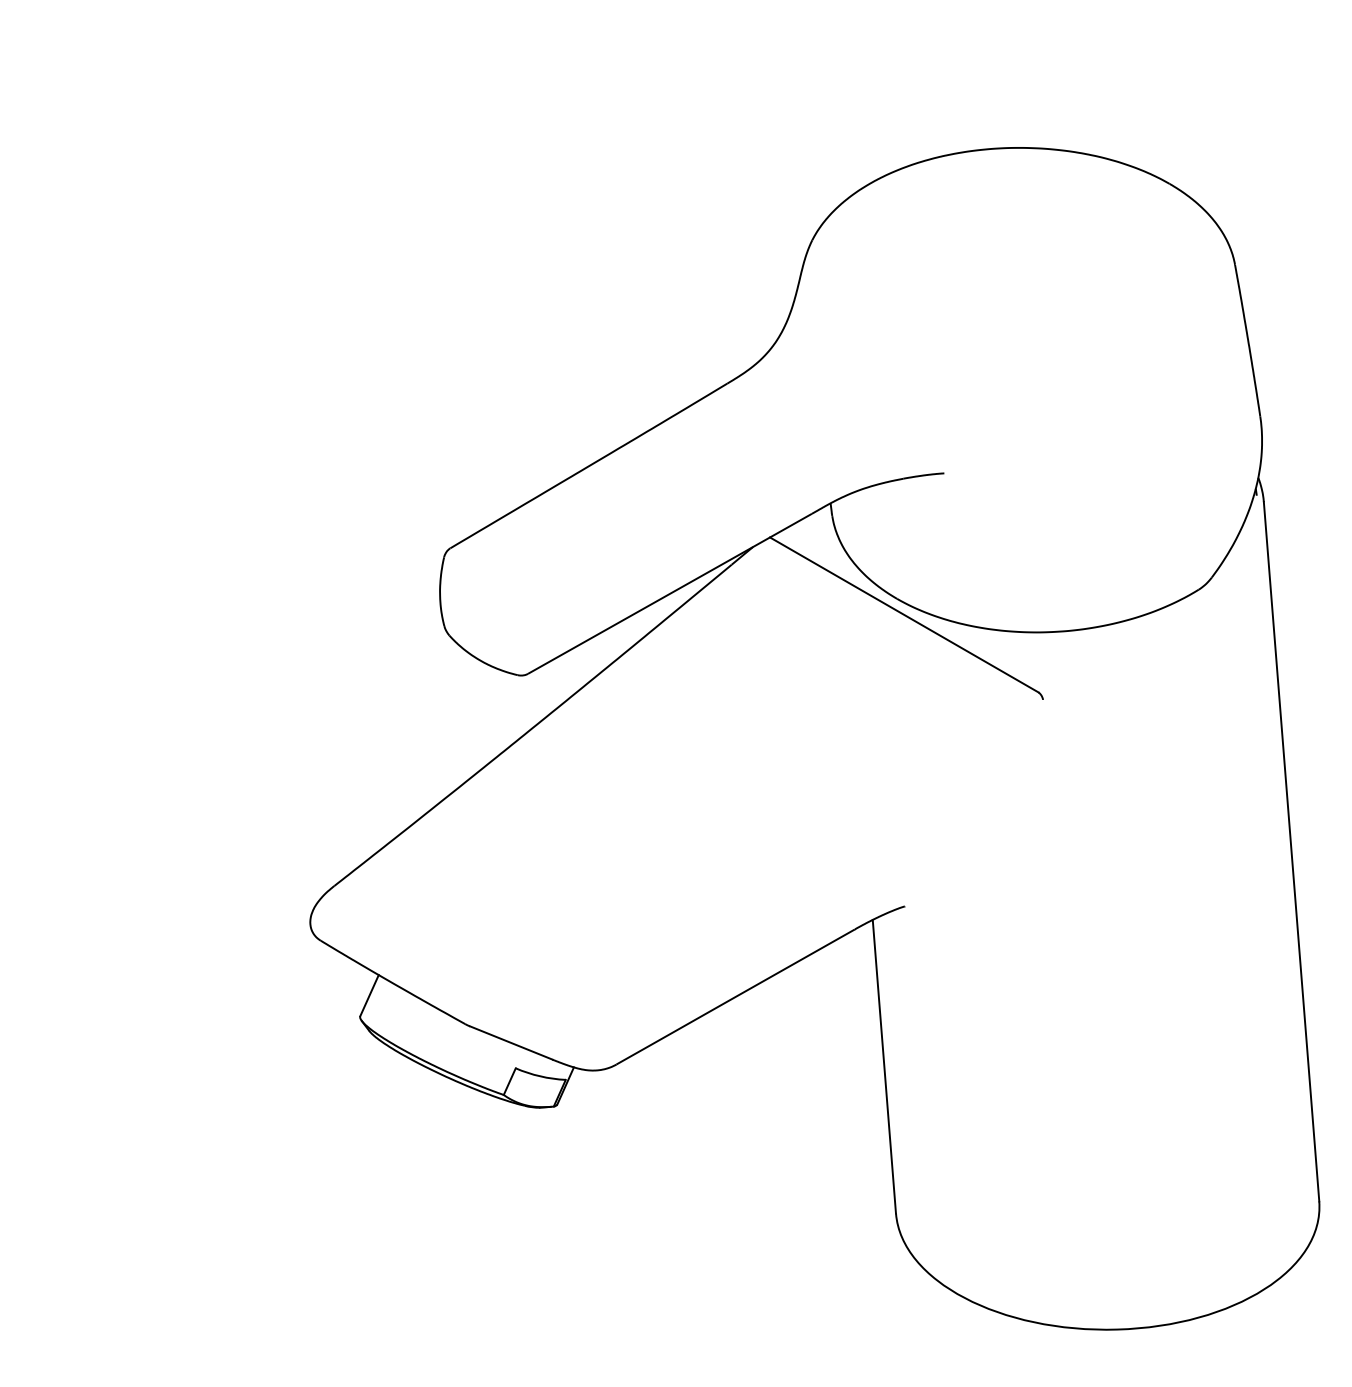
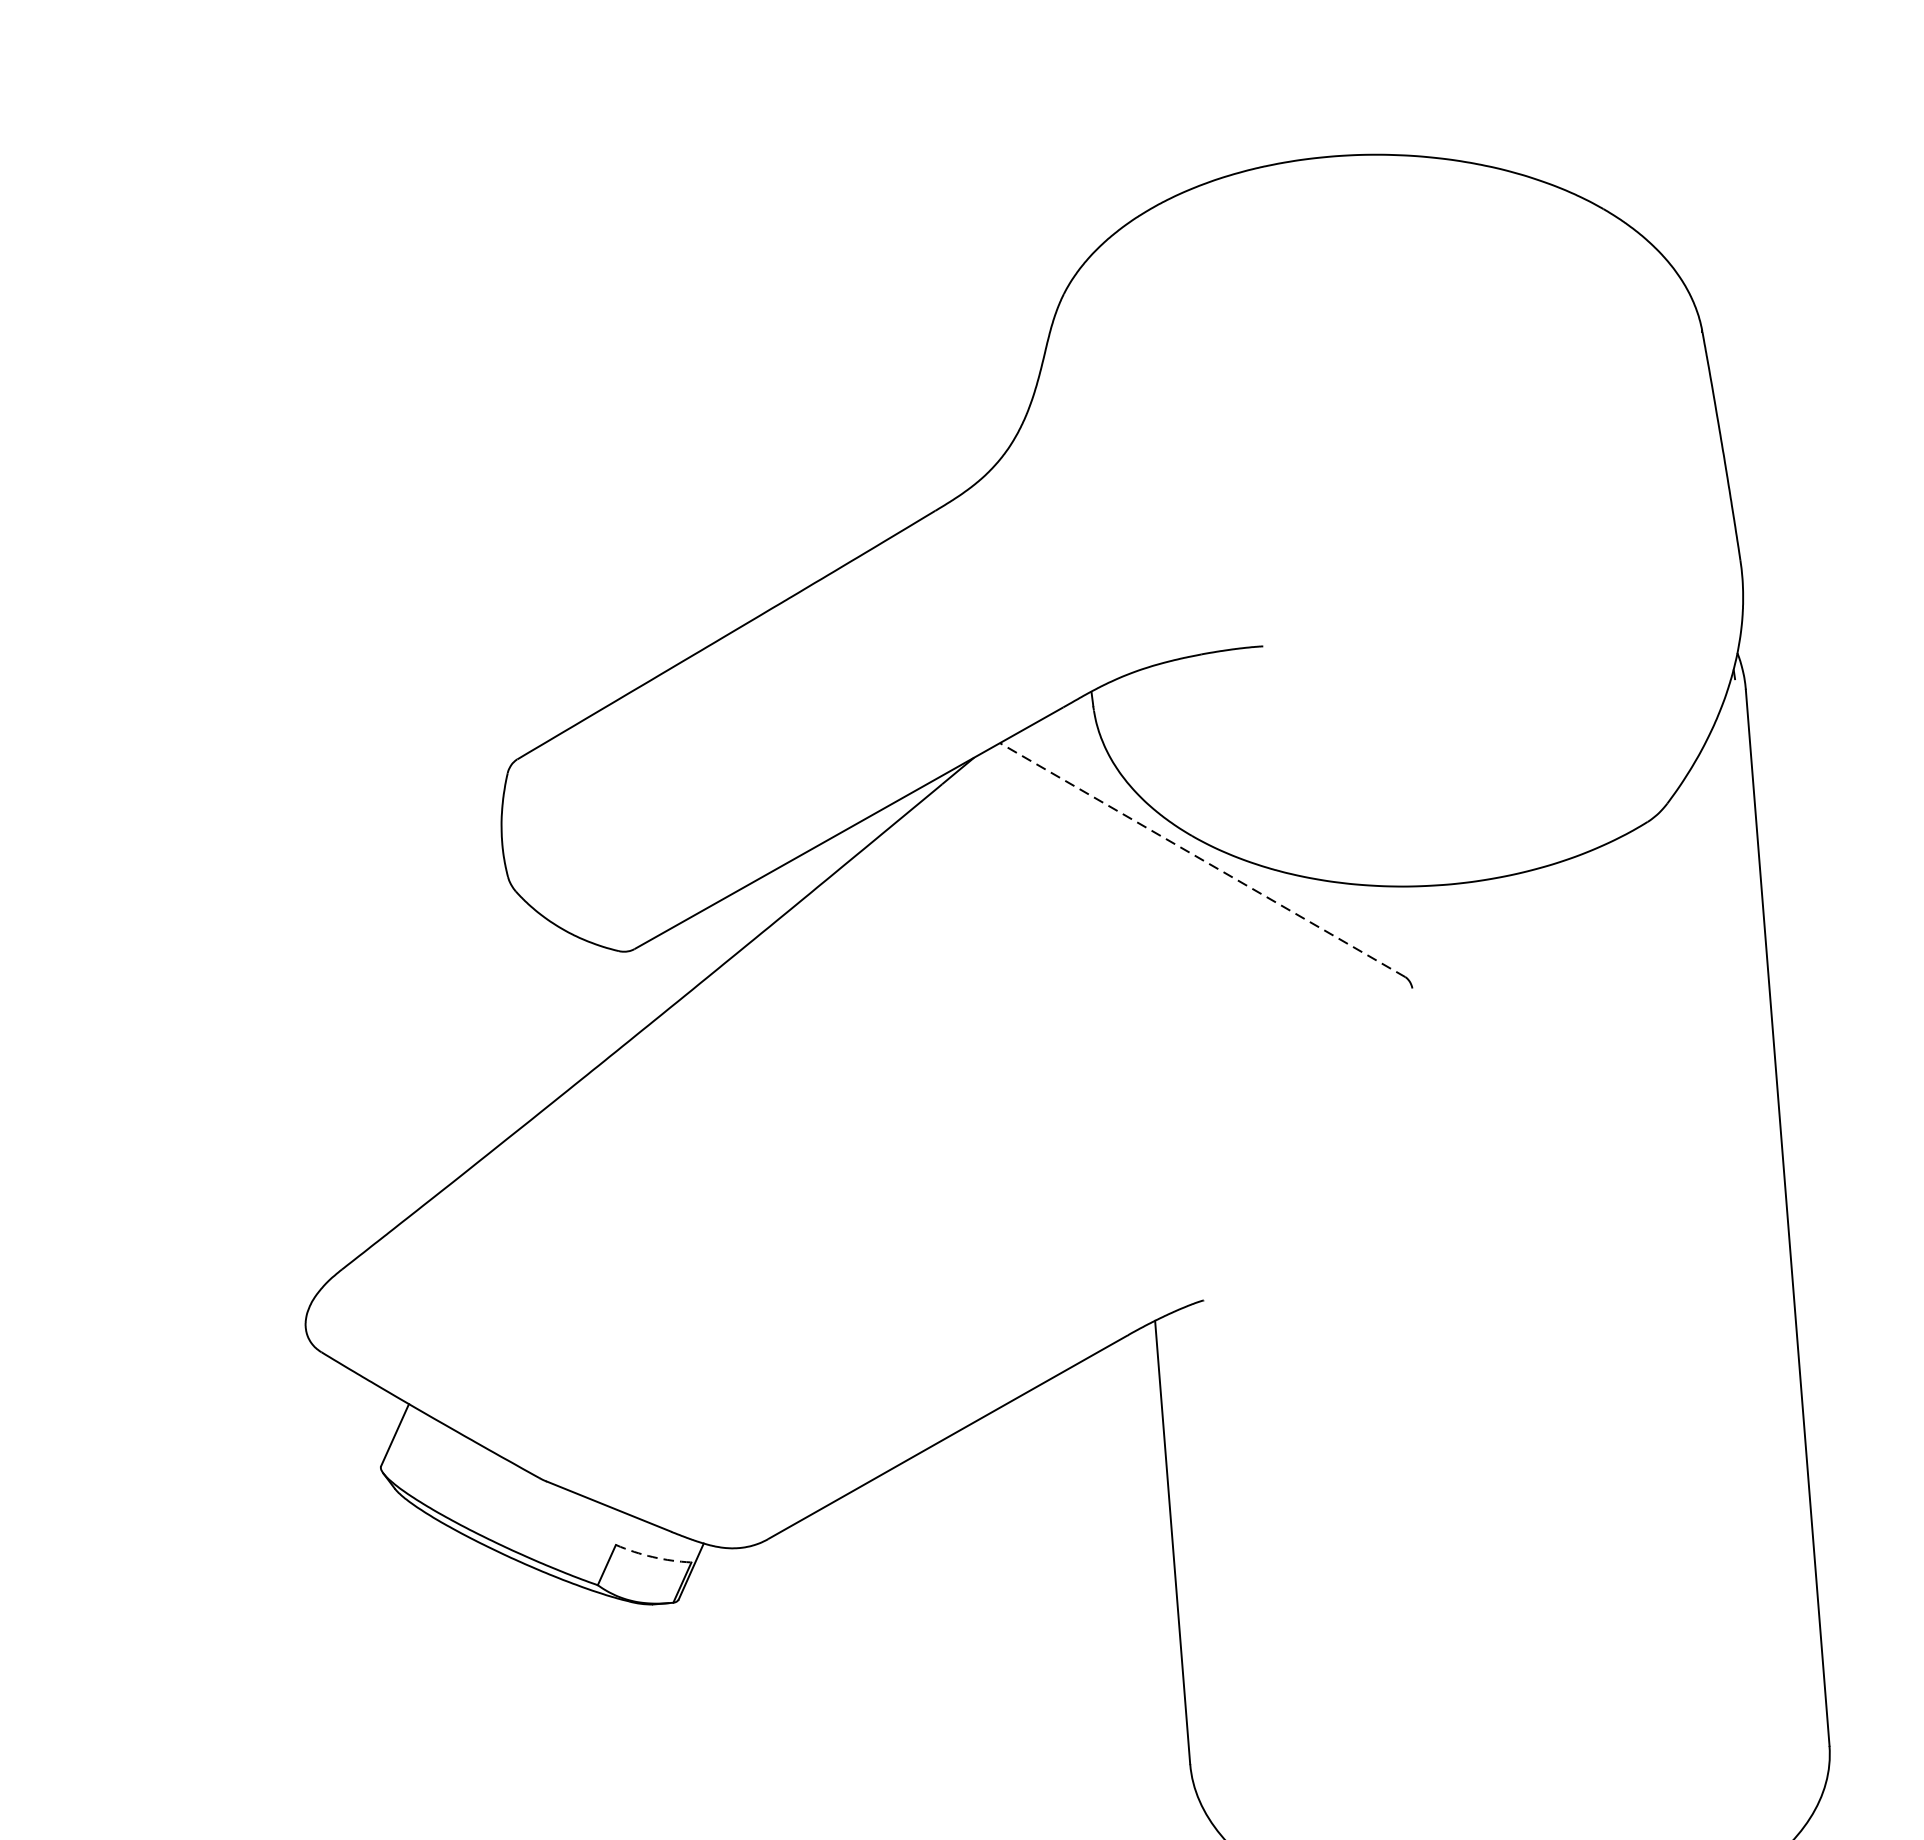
line: (904, 614) -> (1203, 859), solid -> dashed
arc: (540, 1076) -> (653, 1557), solid -> dashed

